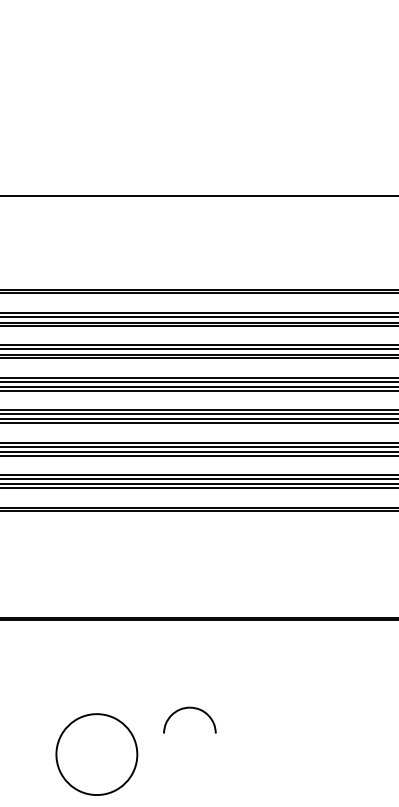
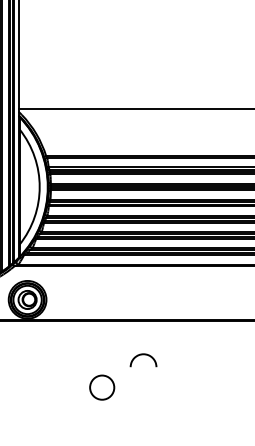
curve: (189, 710) -> (143, 355), moved
circle: (97, 754) -> (102, 387), size x0.6

